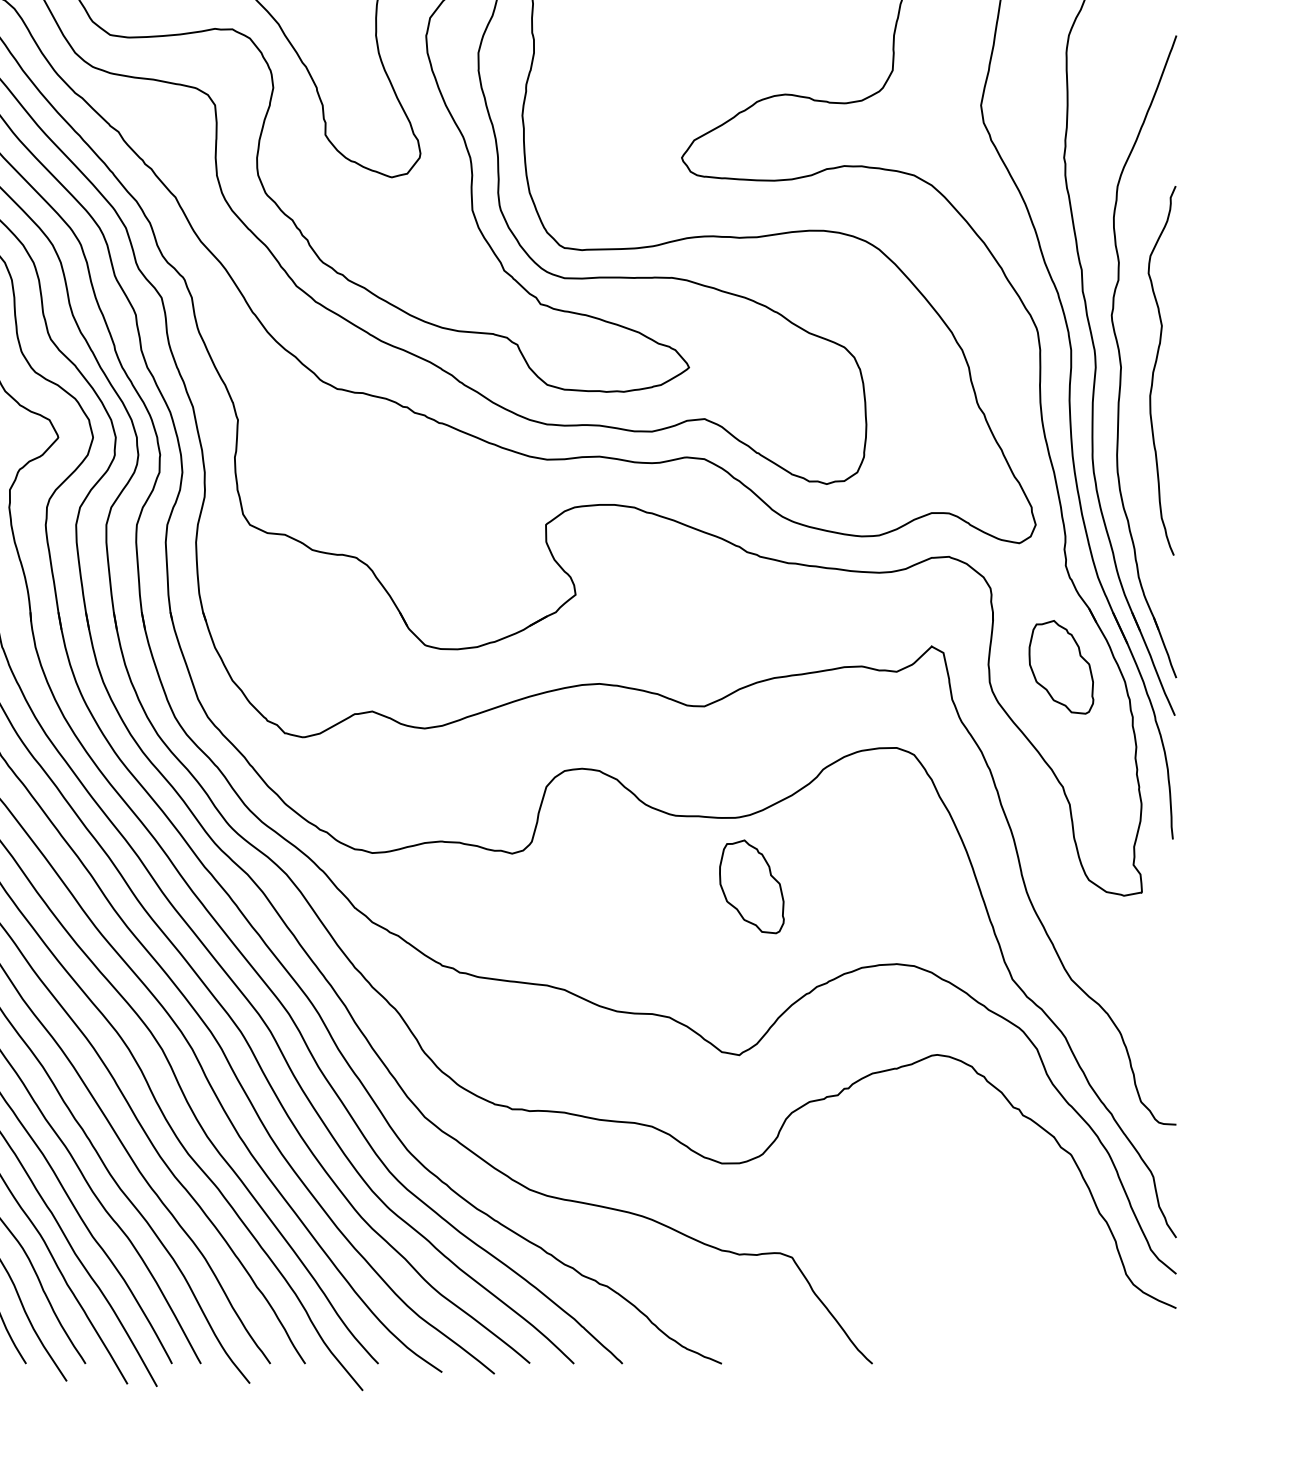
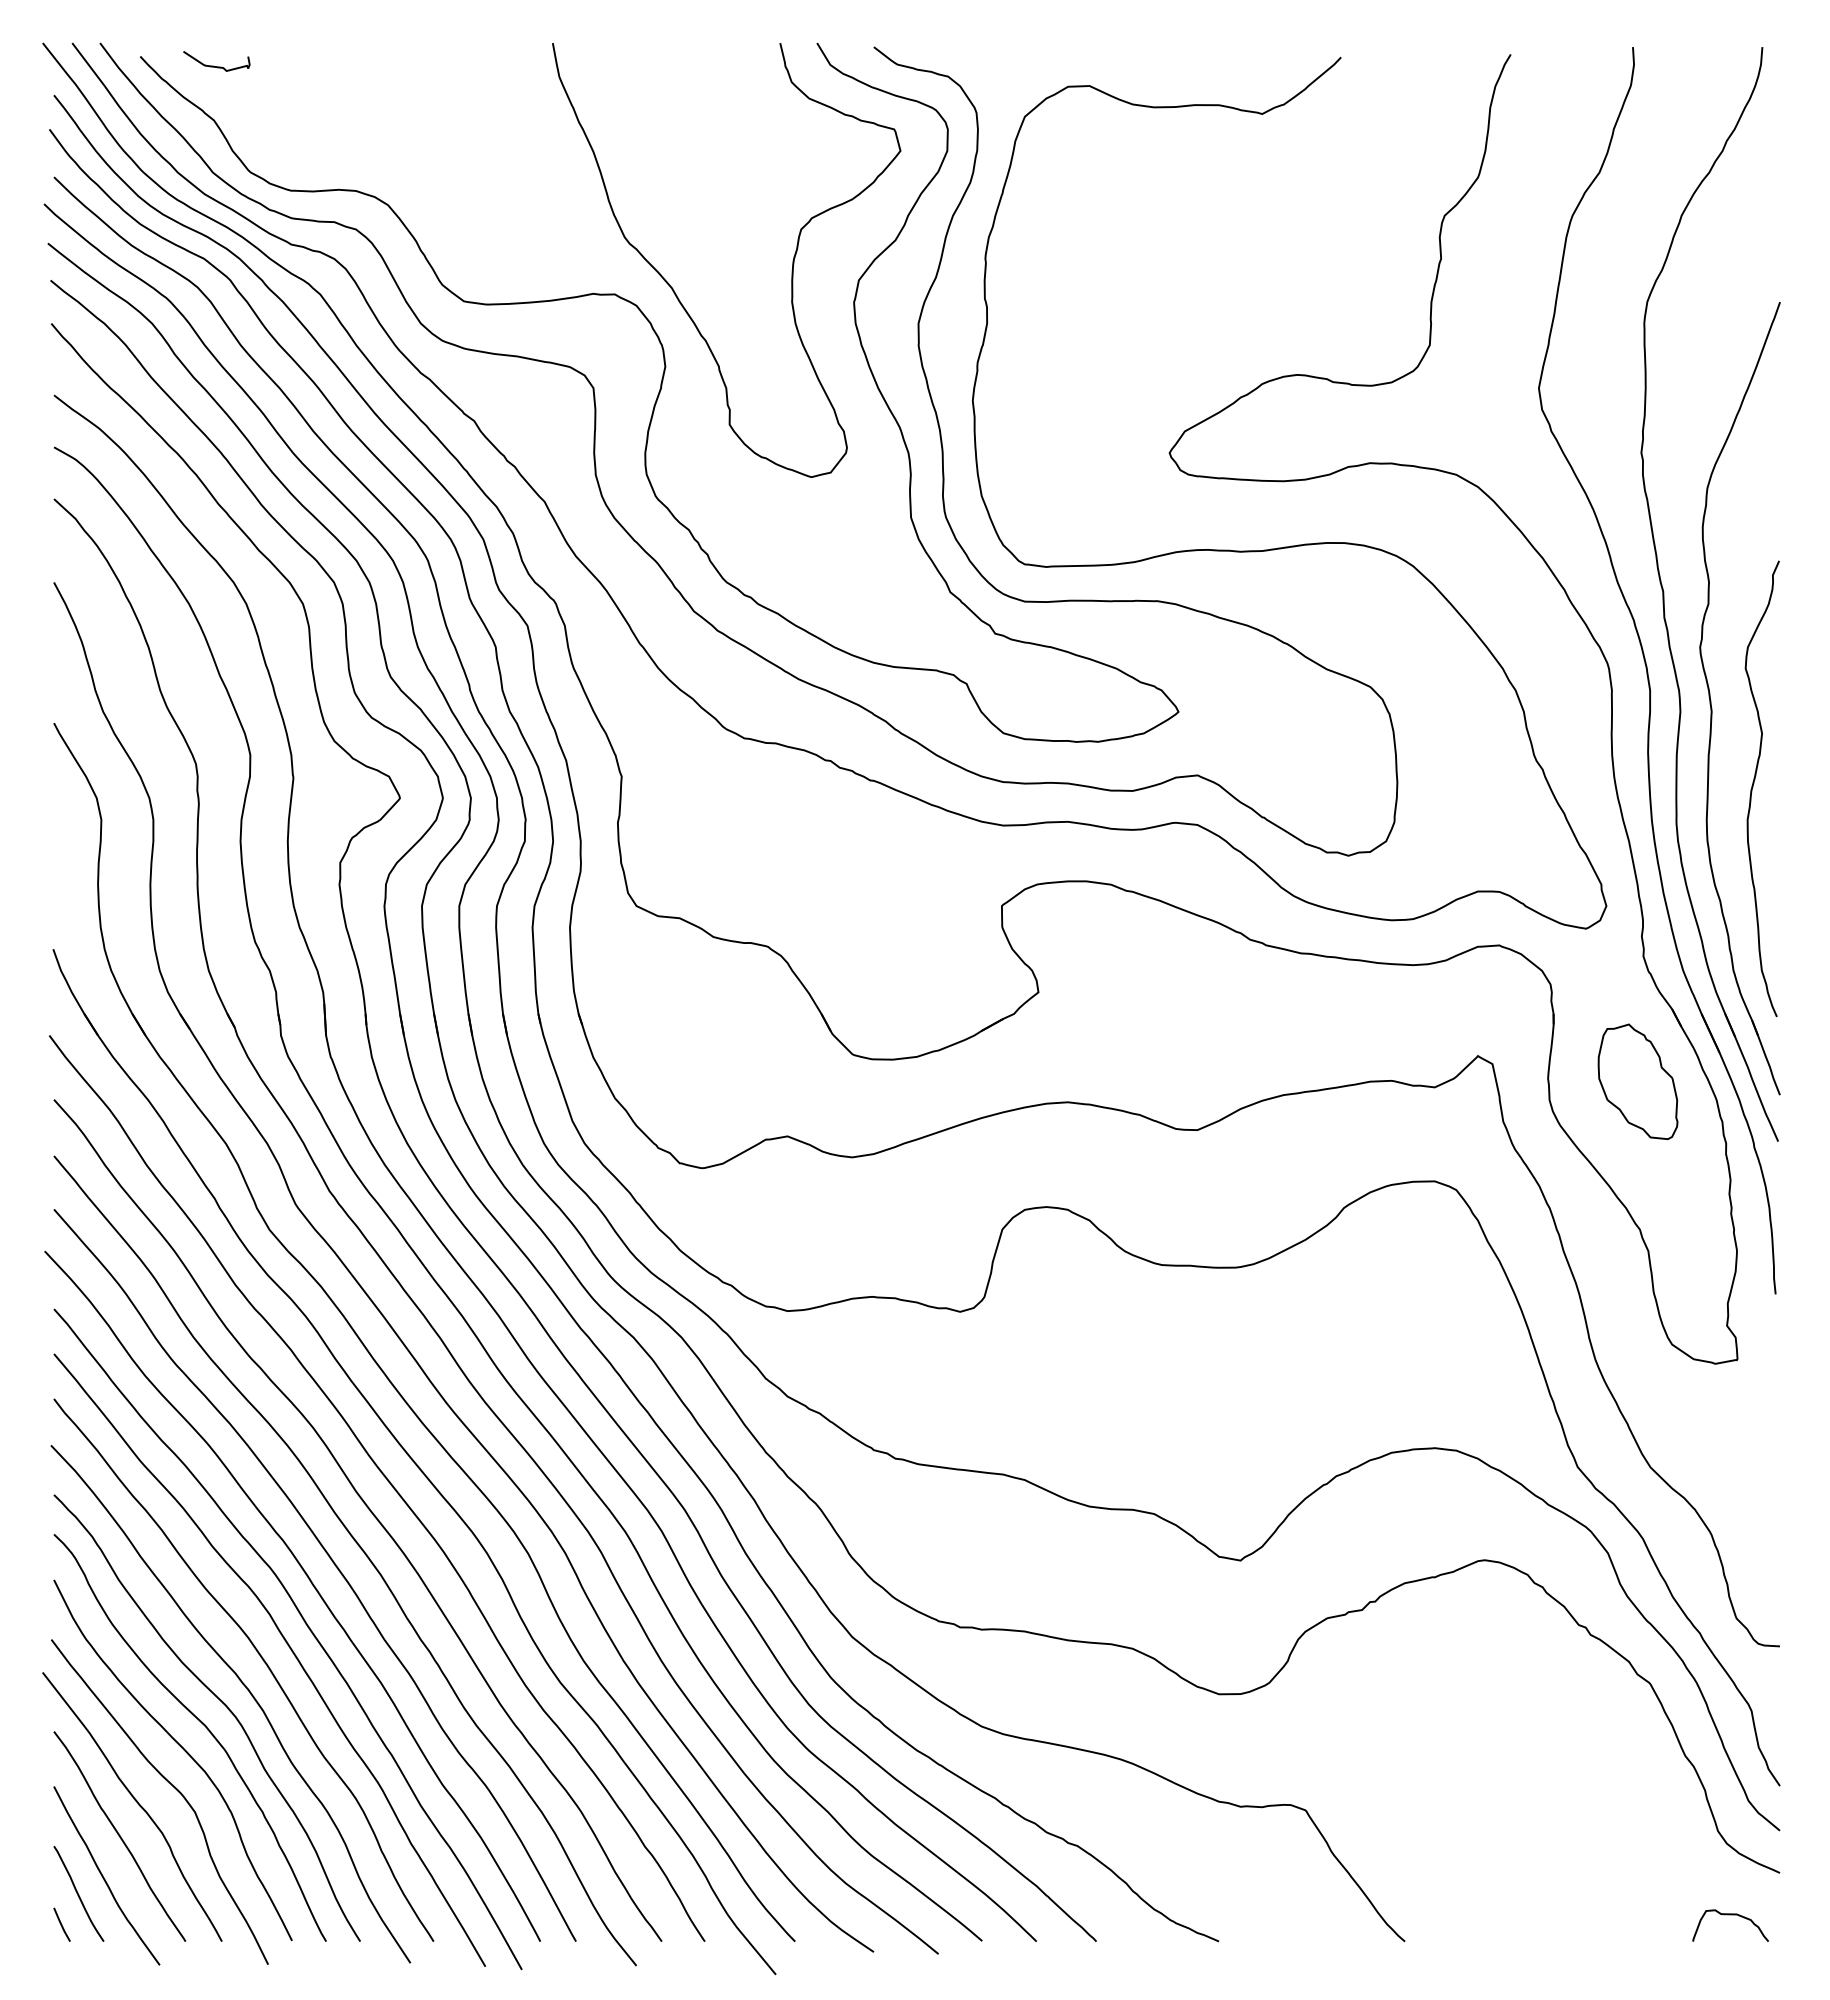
curve: (1154, 369) -> (1753, 787), moved
part: (751, 886) -> (1255, 1352), removed
curve: (1136, 1342) -> (1730, 1915), added

